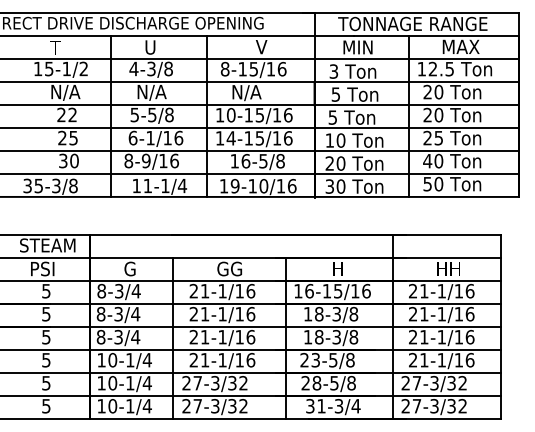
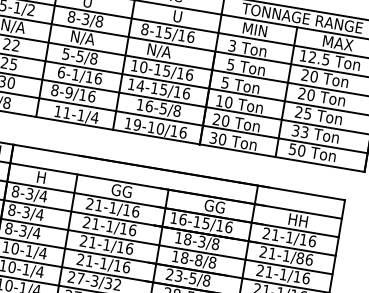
text: (261, 47) -> (177, 16), V -> U
text: (133, 68) -> (71, 16), 4-3/8 -> 8-3/8
text: (433, 160) -> (300, 131), 40 -> 33
text: (129, 268) -> (41, 177), G -> H
text: (344, 268) -> (214, 206), H -> GG
text: (458, 313) -> (300, 257), 21-1/16 -> 21-1/86
text: (336, 337) -> (198, 260), 18-3/8 -> 18-8/8

